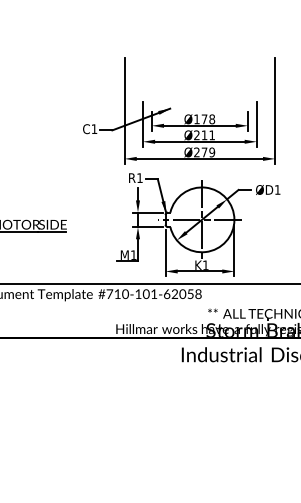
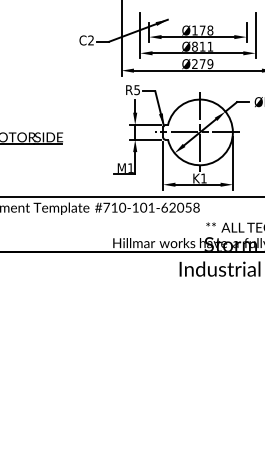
text: (94, 128) -> (91, 39), C1 -> C2
text: (196, 135) -> (194, 46), Ø211 -> Ø811
text: (139, 178) -> (136, 90), R1 -> R5

